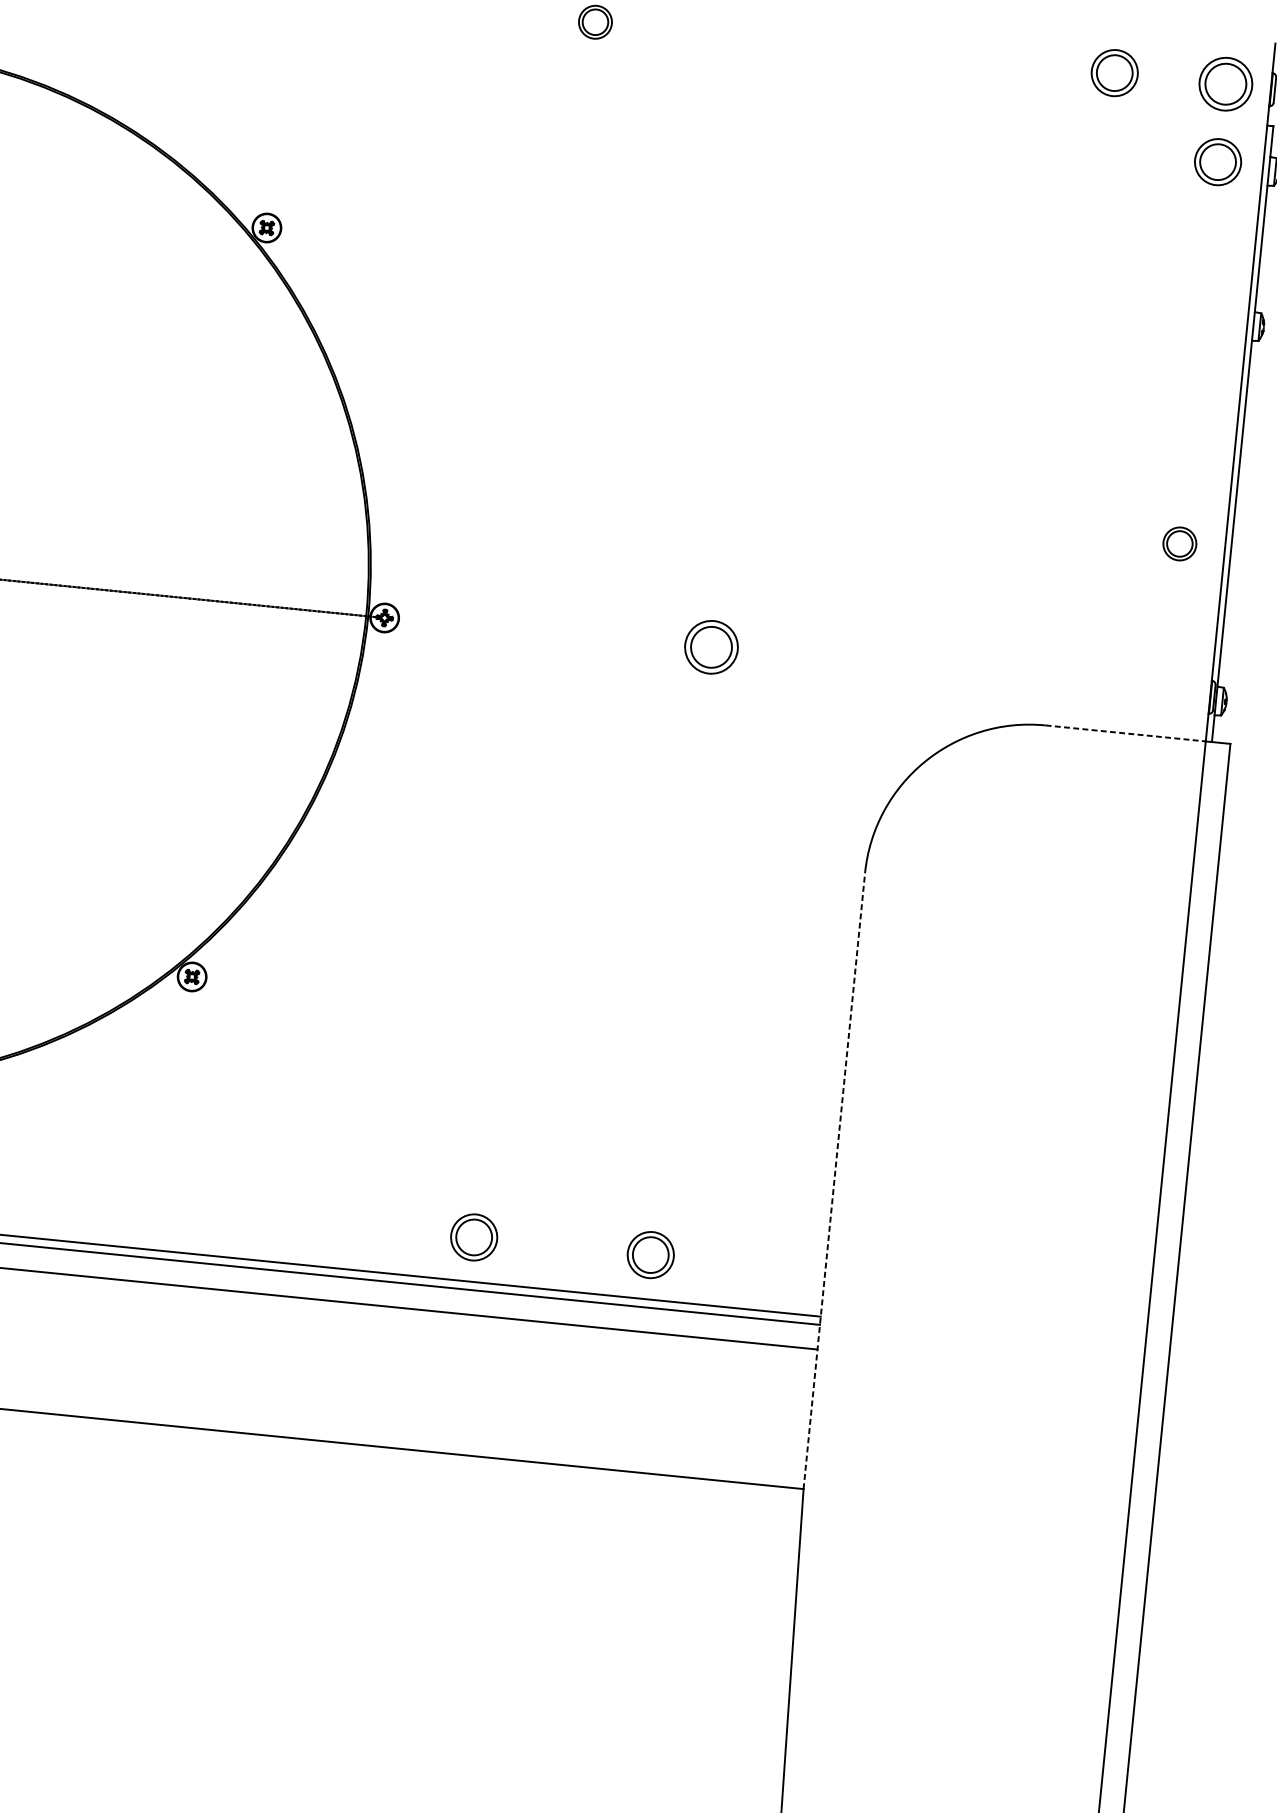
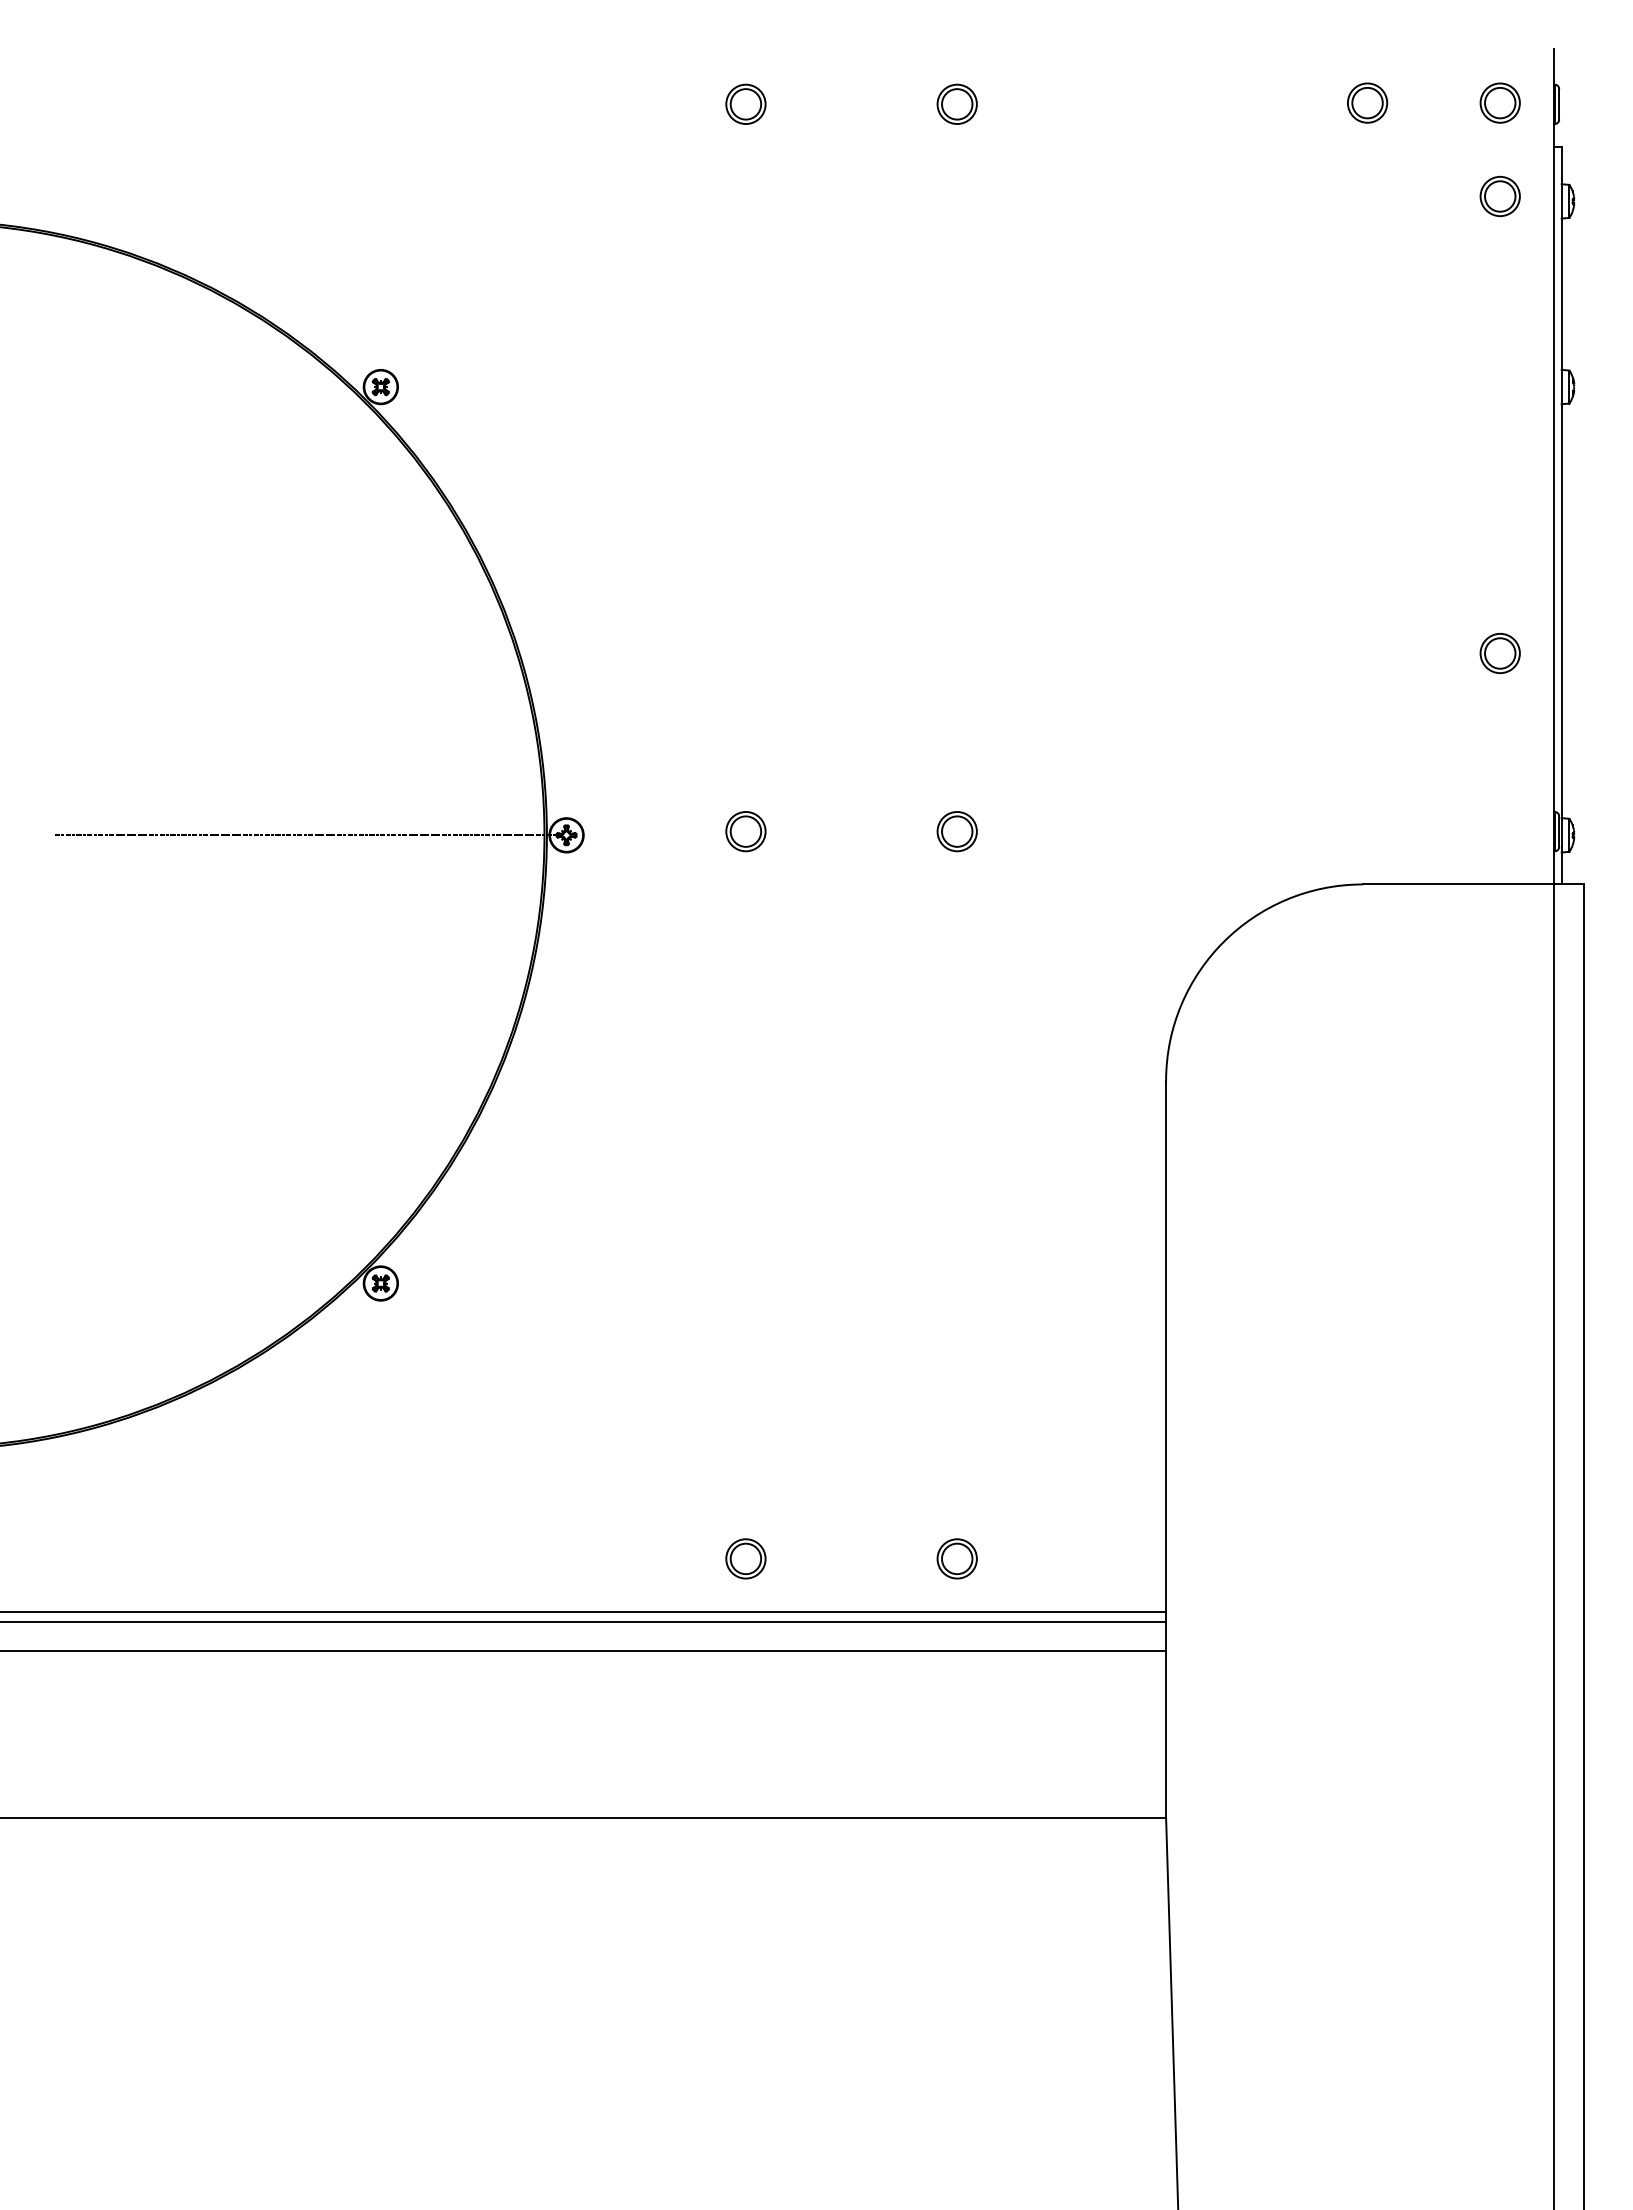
part: (771, 39) -> (956, 103), added
part: (1114, 72) -> (1367, 102), size x0.71
part: (1225, 83) -> (1499, 102), size x0.62
part: (1217, 162) -> (1499, 196), size x0.71
part: (534, 629) -> (745, 831), added
part: (710, 647) -> (956, 831), size x0.62
line: (1125, 733) -> (1458, 884), dashed -> solid
line: (834, 1181) -> (1166, 1449), dashed -> solid
part: (473, 1237) -> (745, 1558), size x0.71
part: (650, 1254) -> (956, 1558), size x0.71

